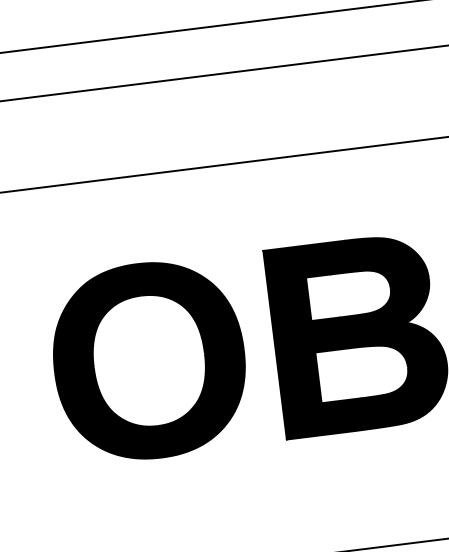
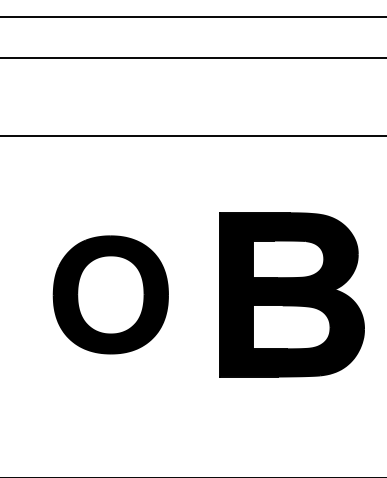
part: (148, 360) -> (110, 294), size x0.7

